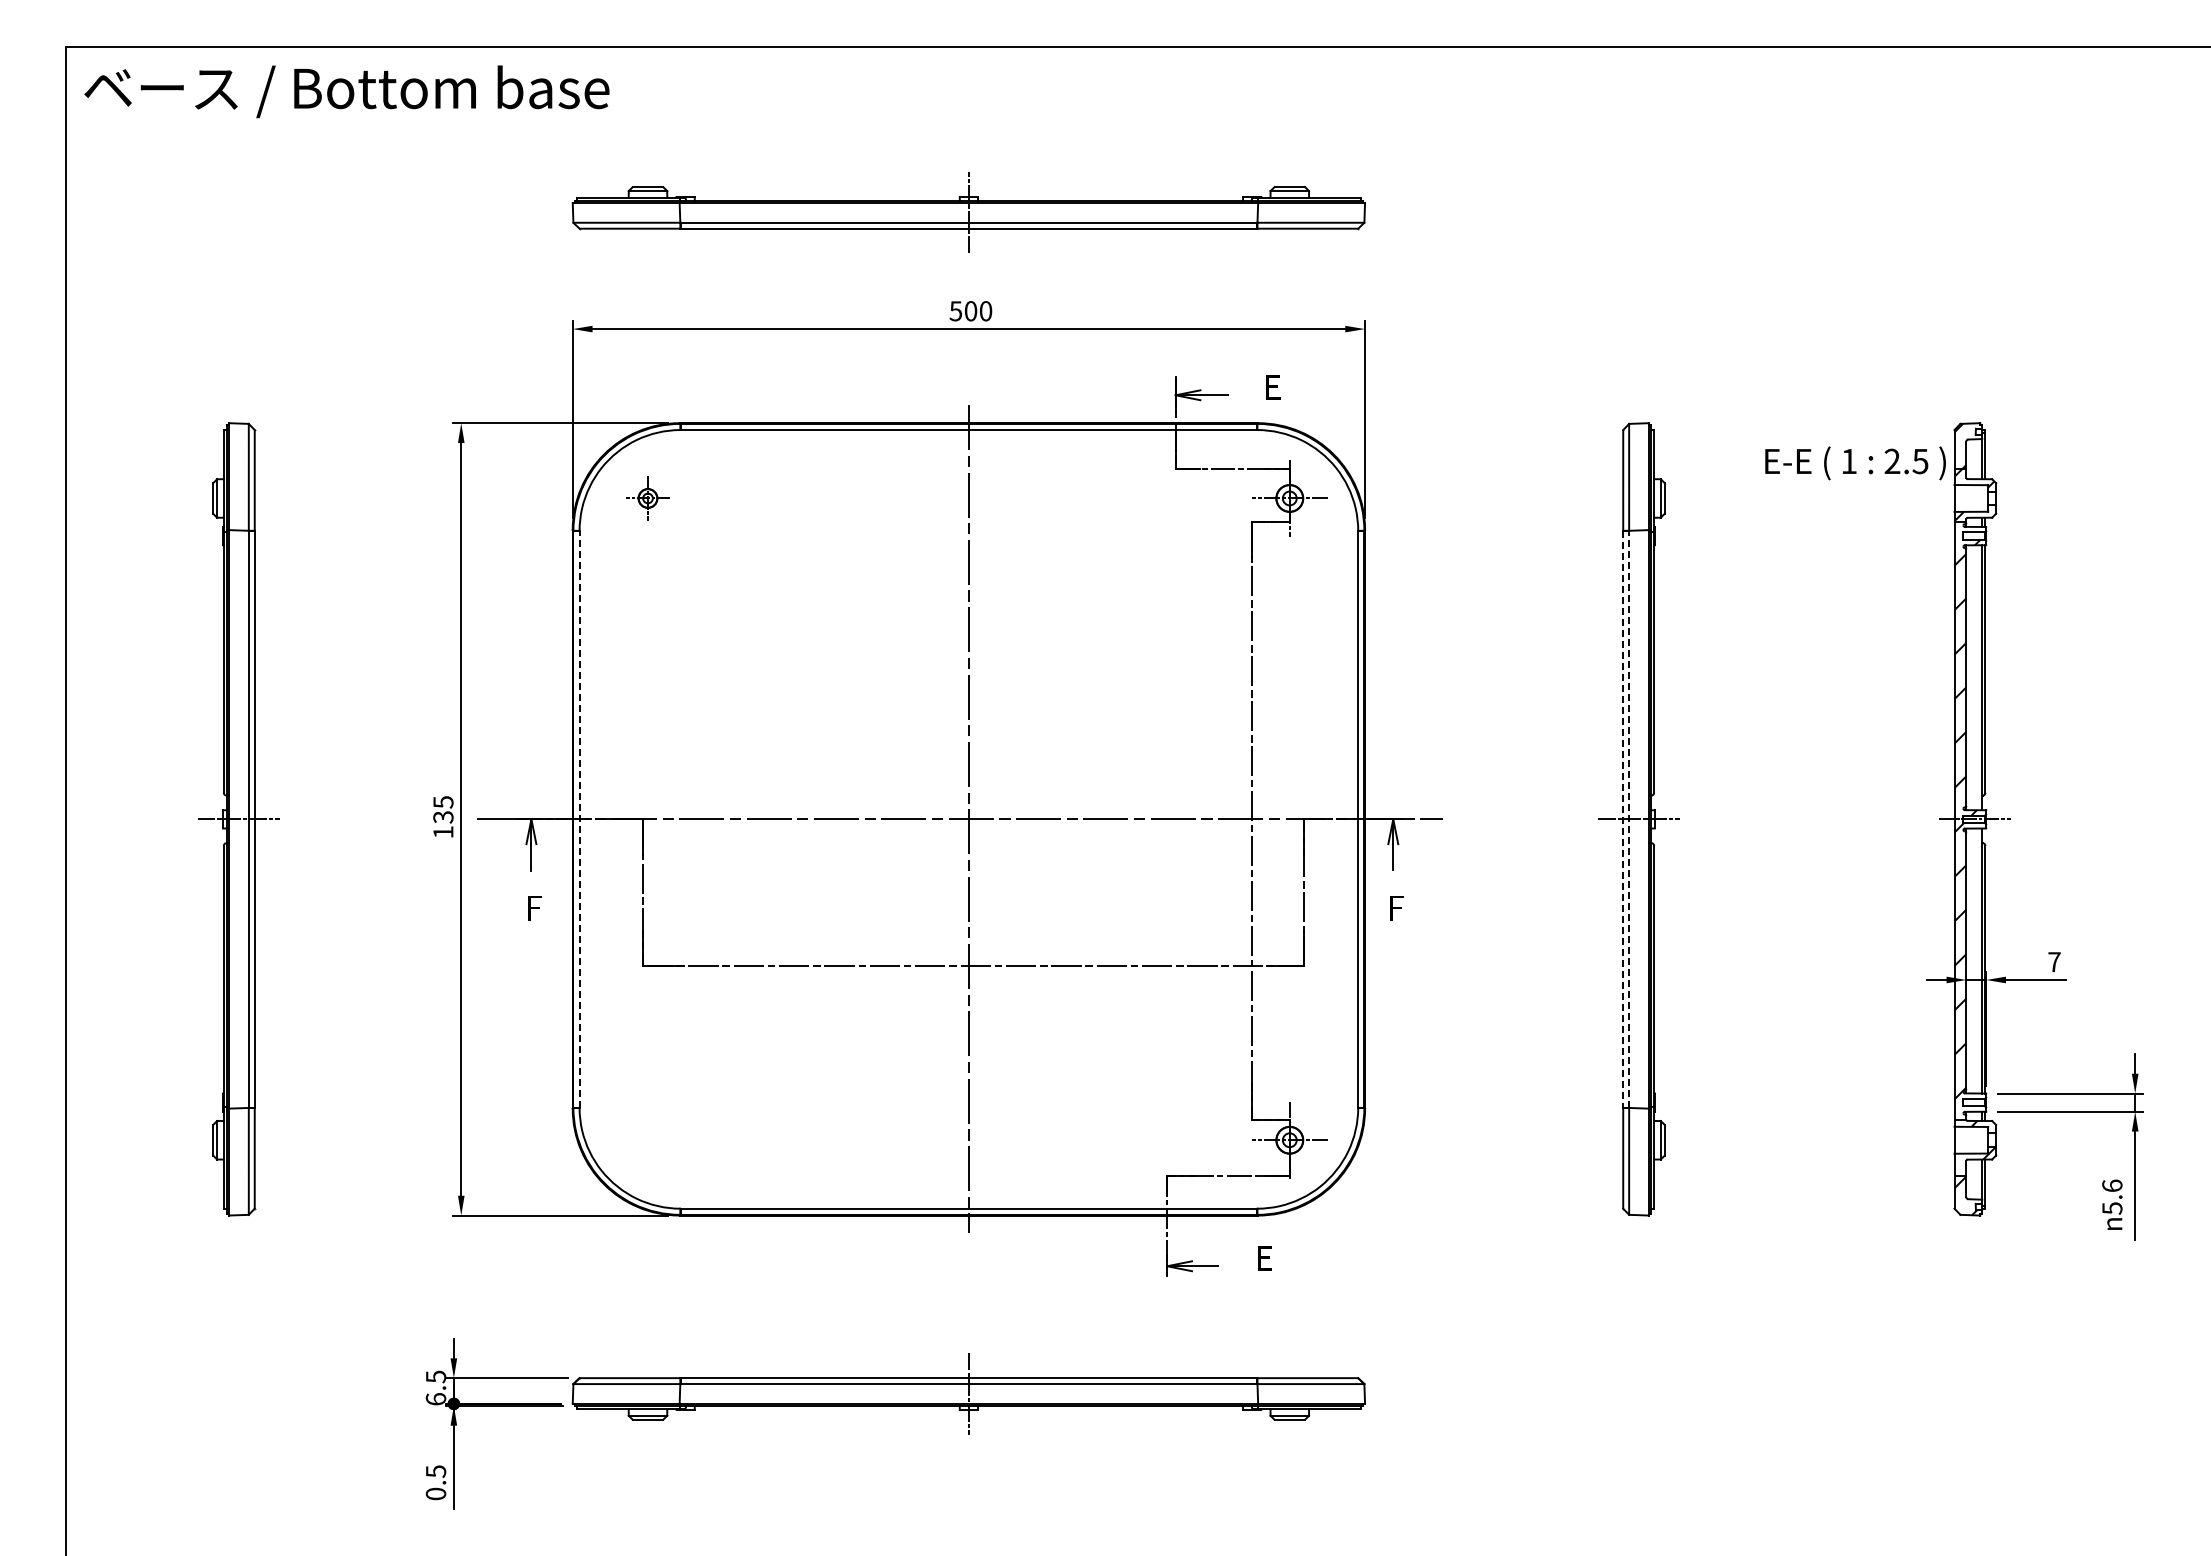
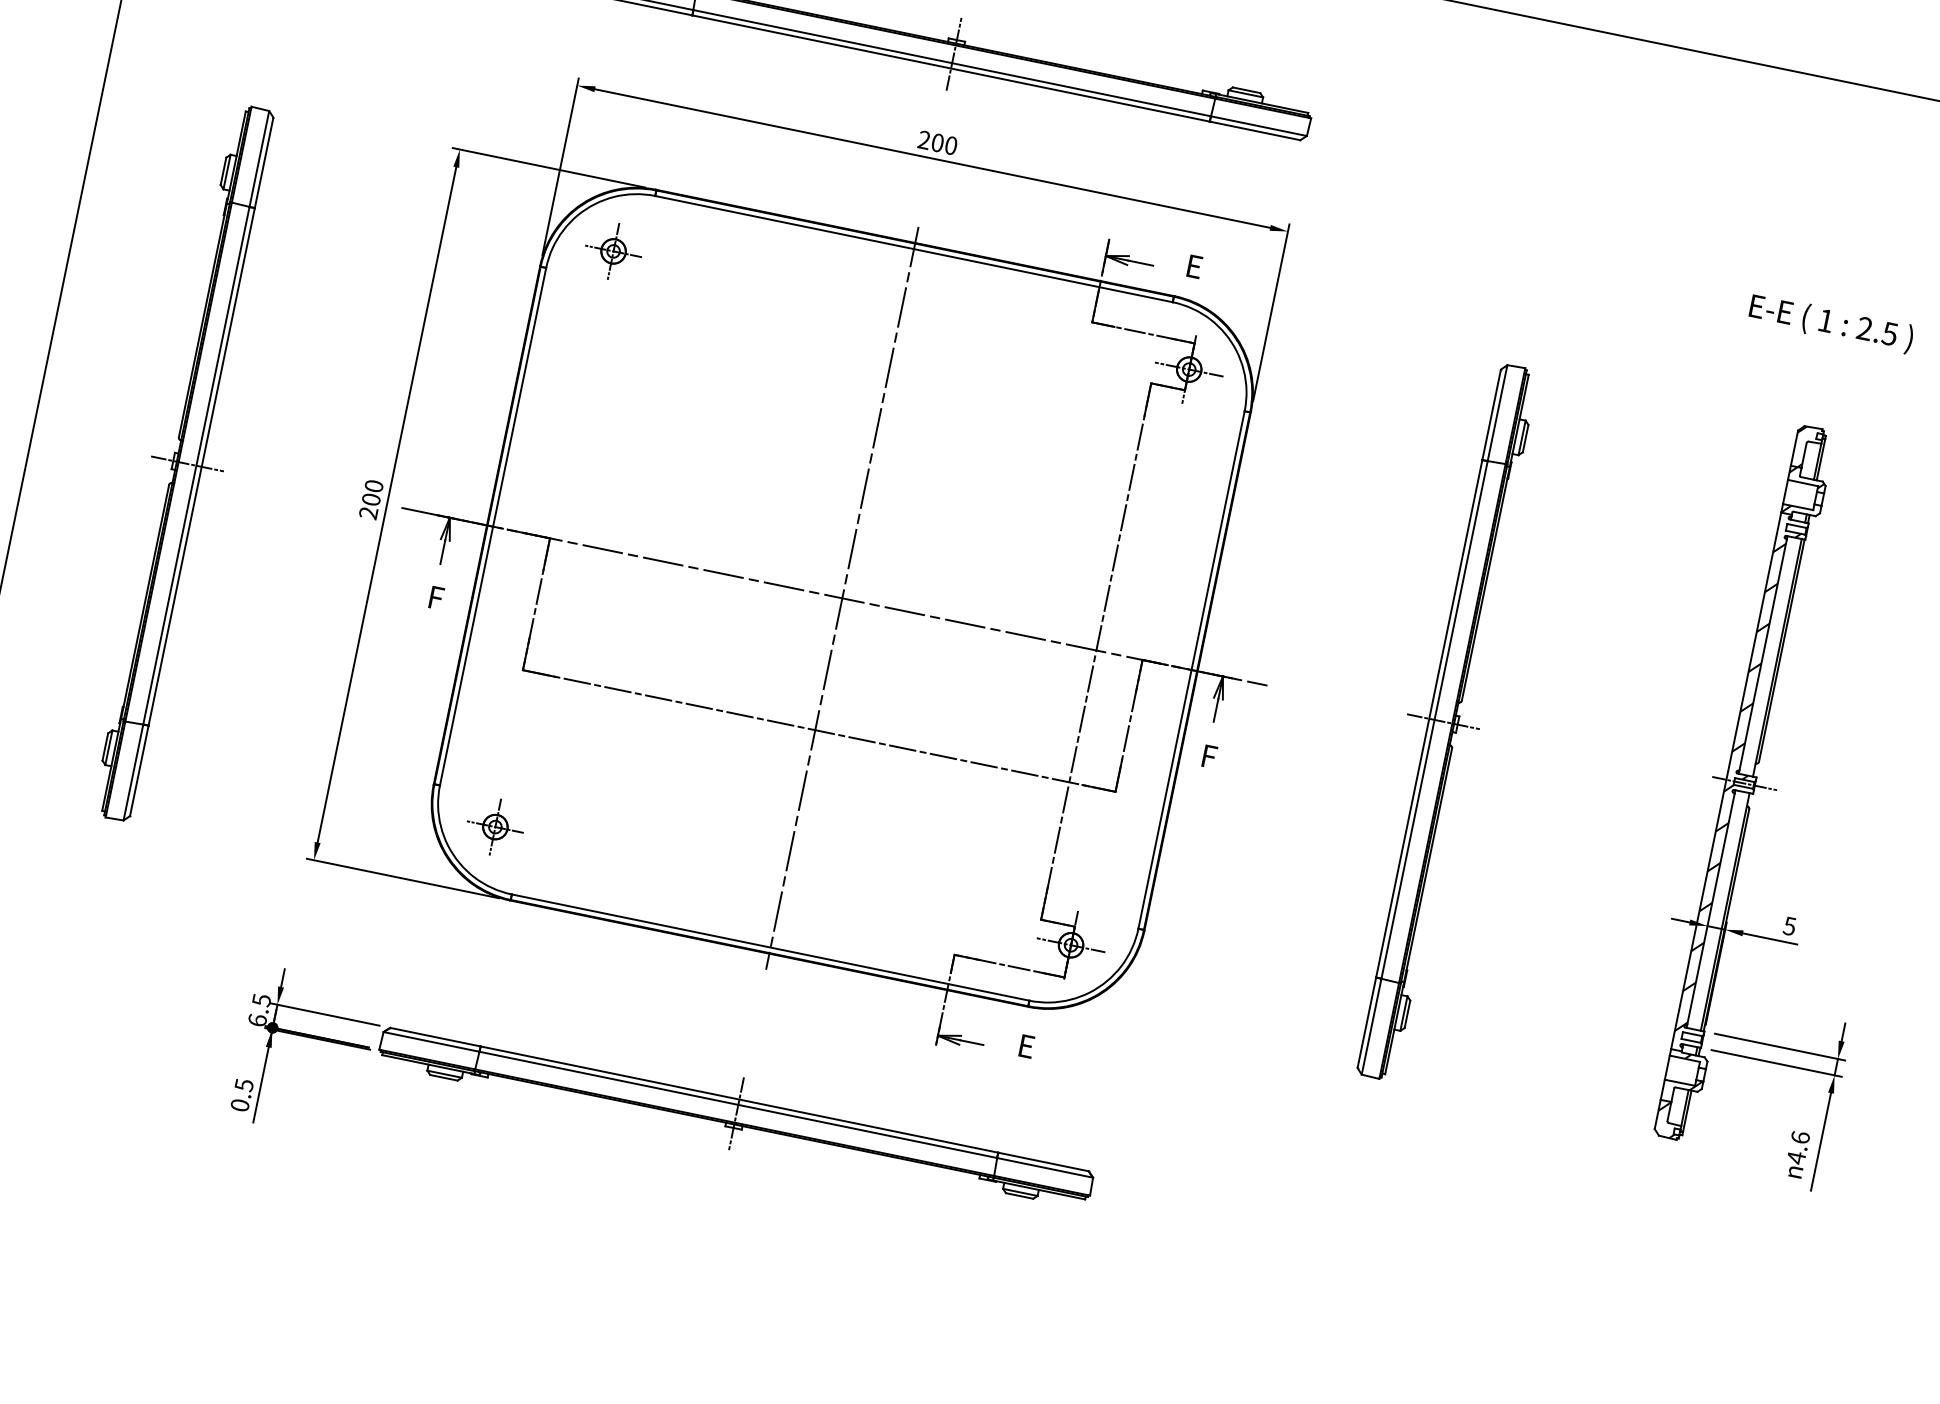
text: (955, 311) -> (923, 140), 500 -> 200
text: (1855, 463) -> (1831, 323), moved
part: (647, 498) -> (613, 251), size x1.43
text: (443, 817) -> (371, 499), 135 -> 200
line: (579, 818) -> (493, 525), dashed -> solid
line: (1629, 818) -> (1435, 719), dashed -> solid
line: (1623, 819) -> (1429, 718), dashed -> solid
text: (2054, 962) -> (1789, 926), 7 -> 5
part: (647, 1140) -> (494, 827), added
text: (2112, 1208) -> (1796, 1157), n5.6 -> n4.6

